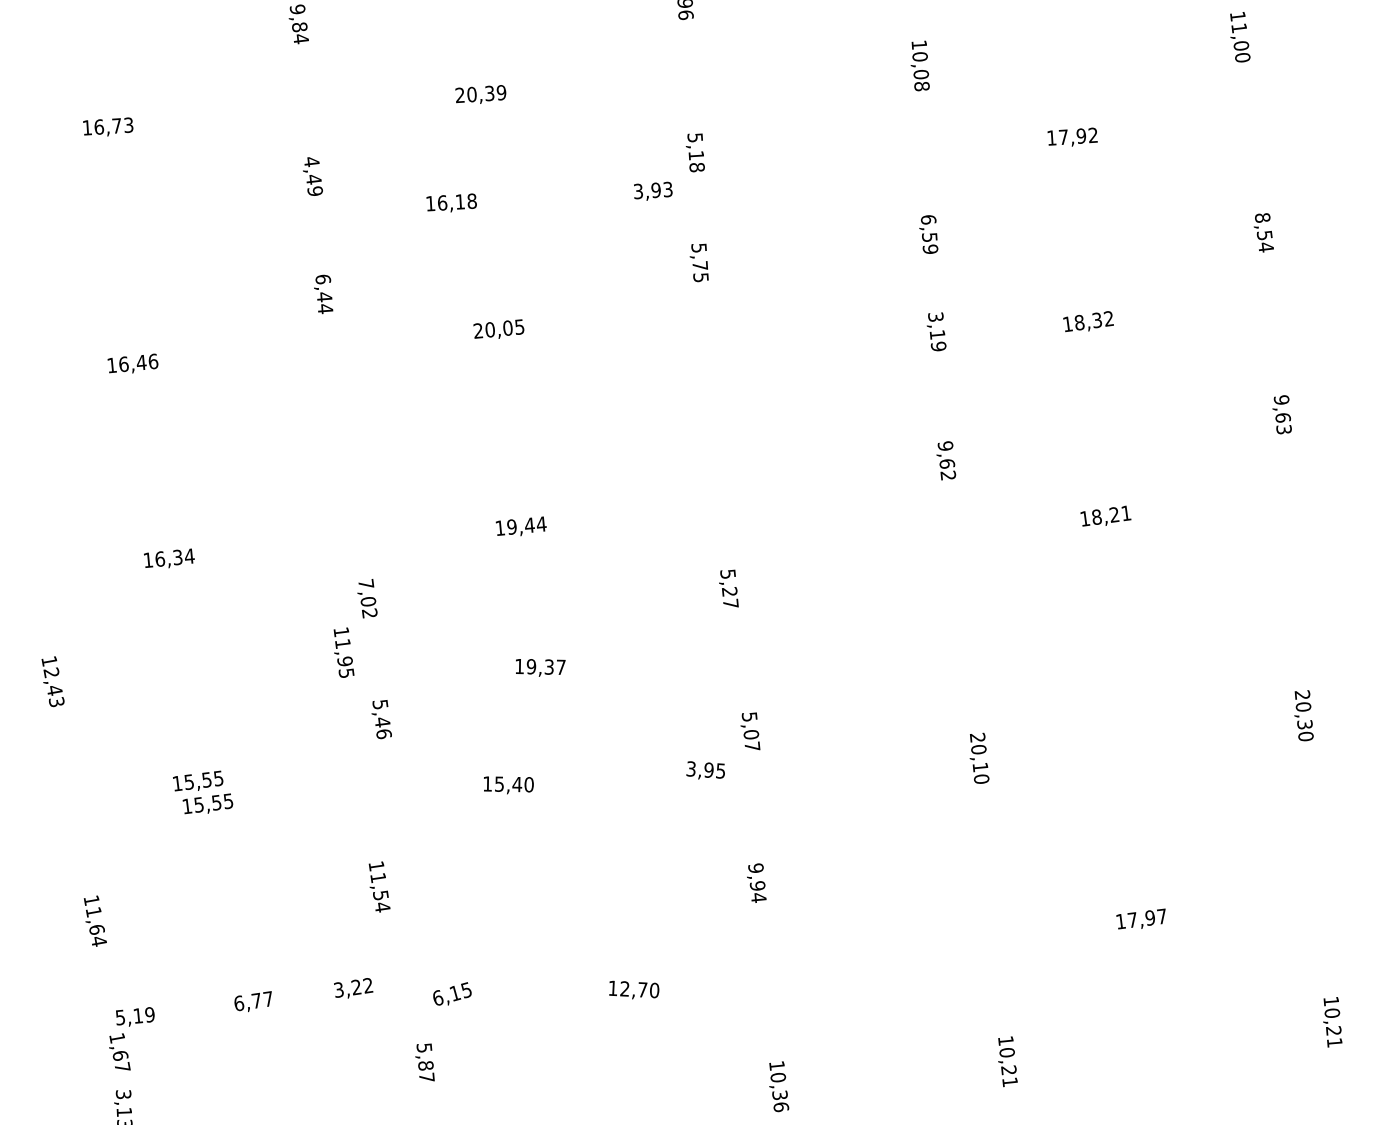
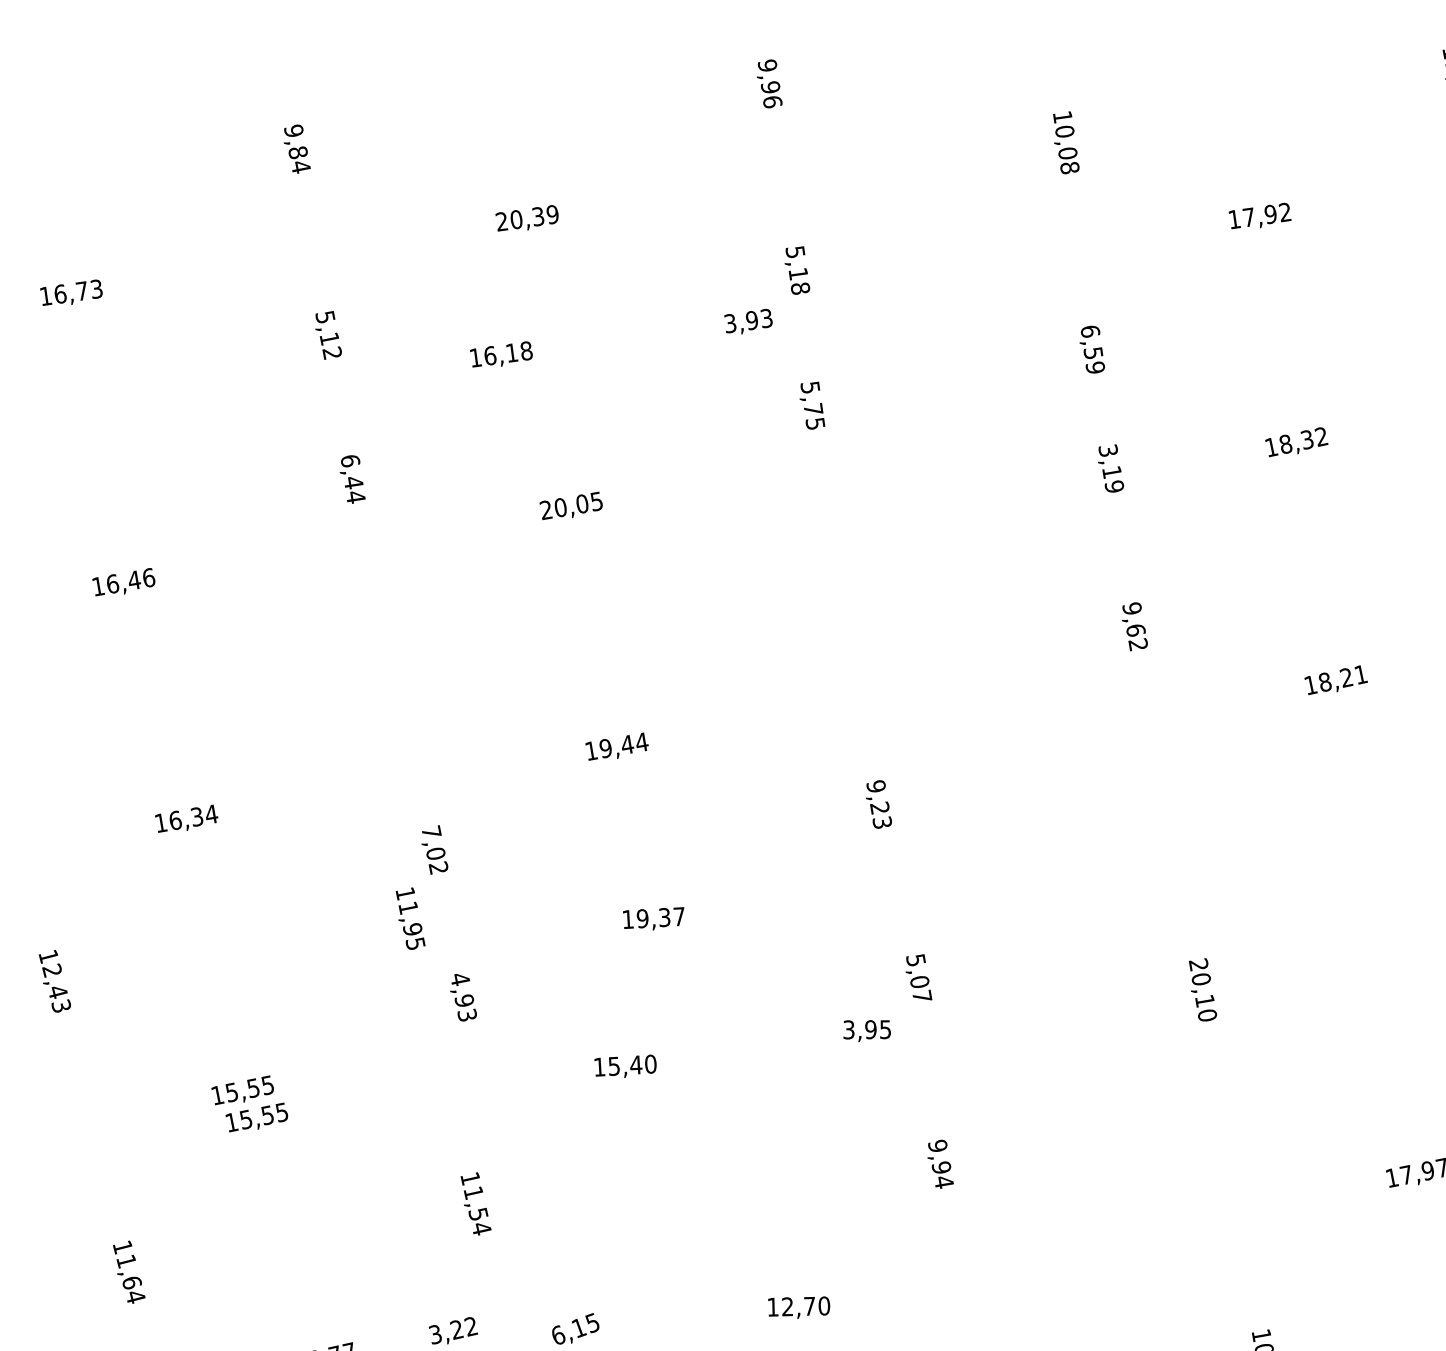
text: (313, 176) -> (328, 335), 4,49 -> 5,12
text: (729, 588) -> (879, 804), 5,27 -> 9,23
text: (381, 719) -> (462, 997), 5,46 -> 4,93

